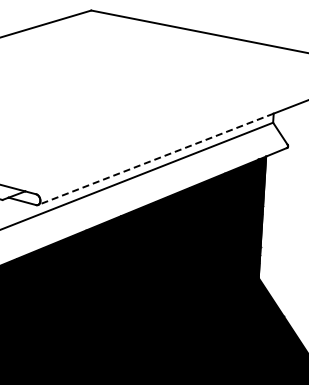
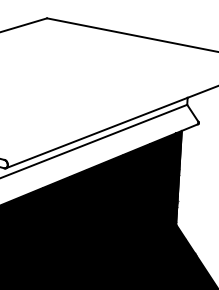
line: (155, 159) -> (96, 133), dashed -> solid

